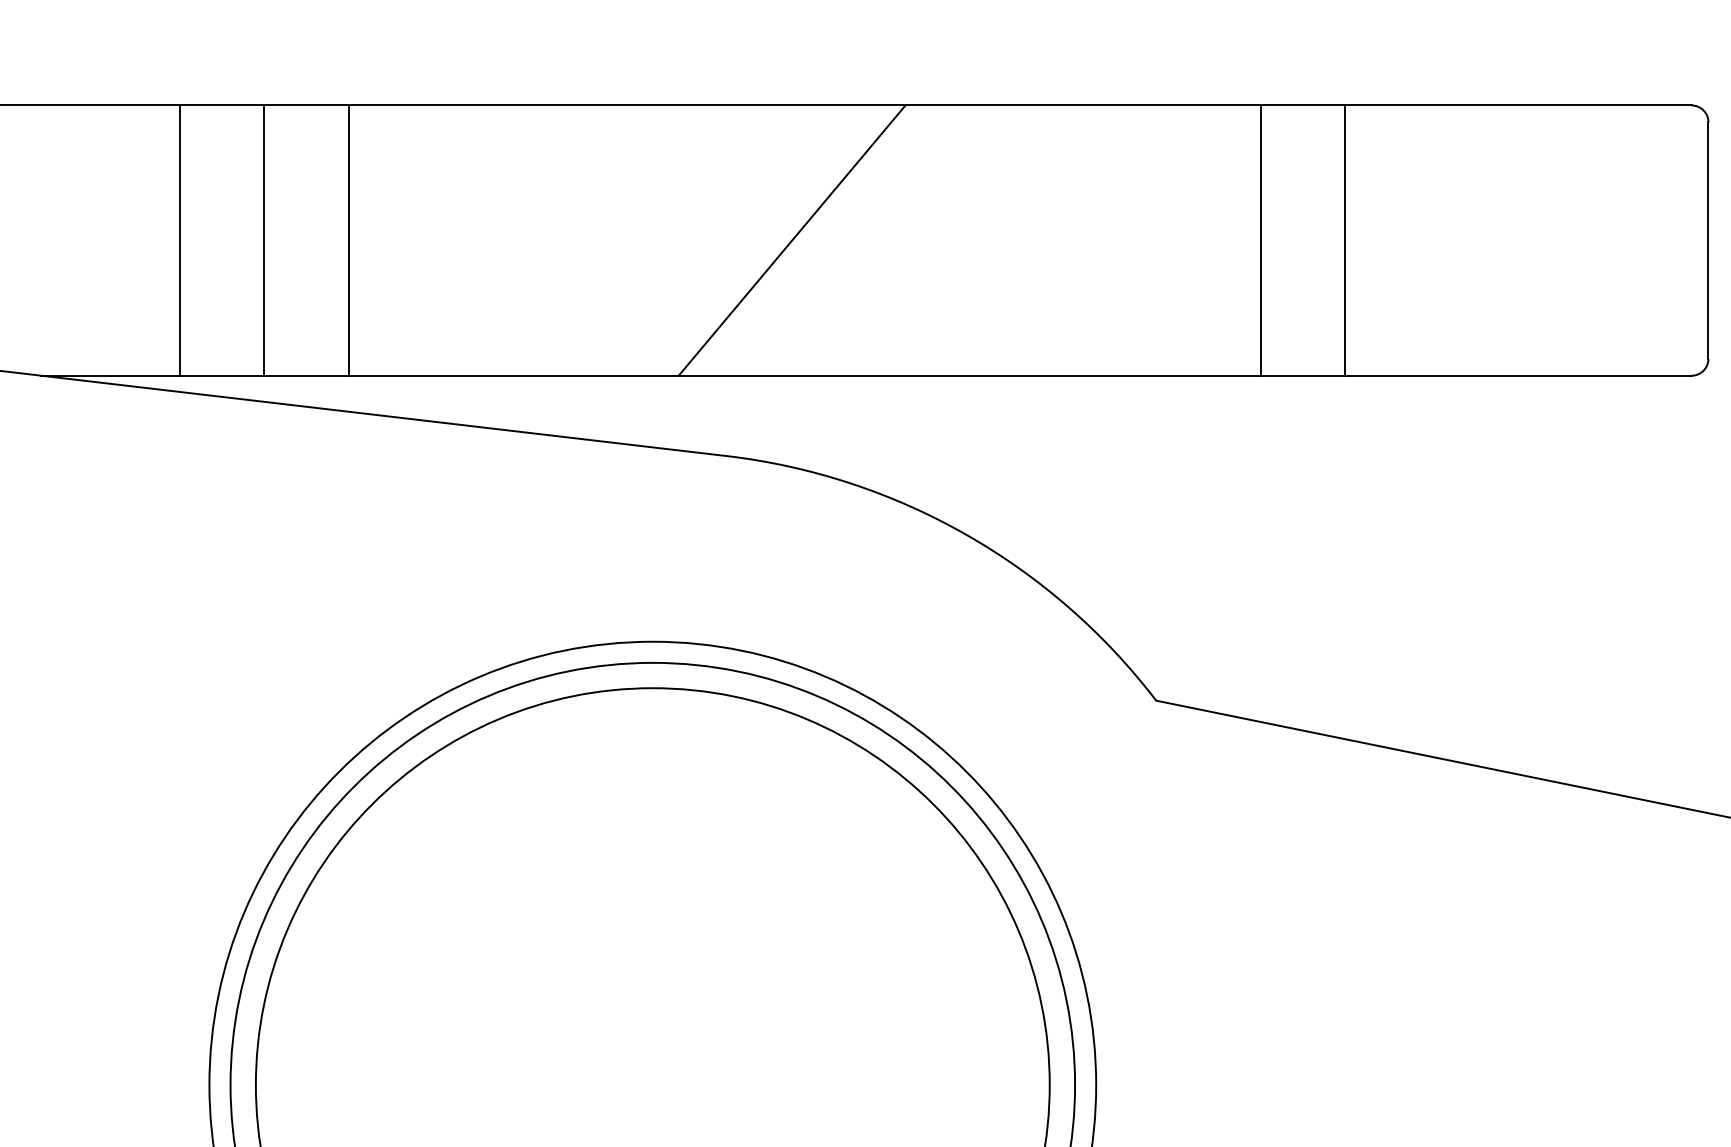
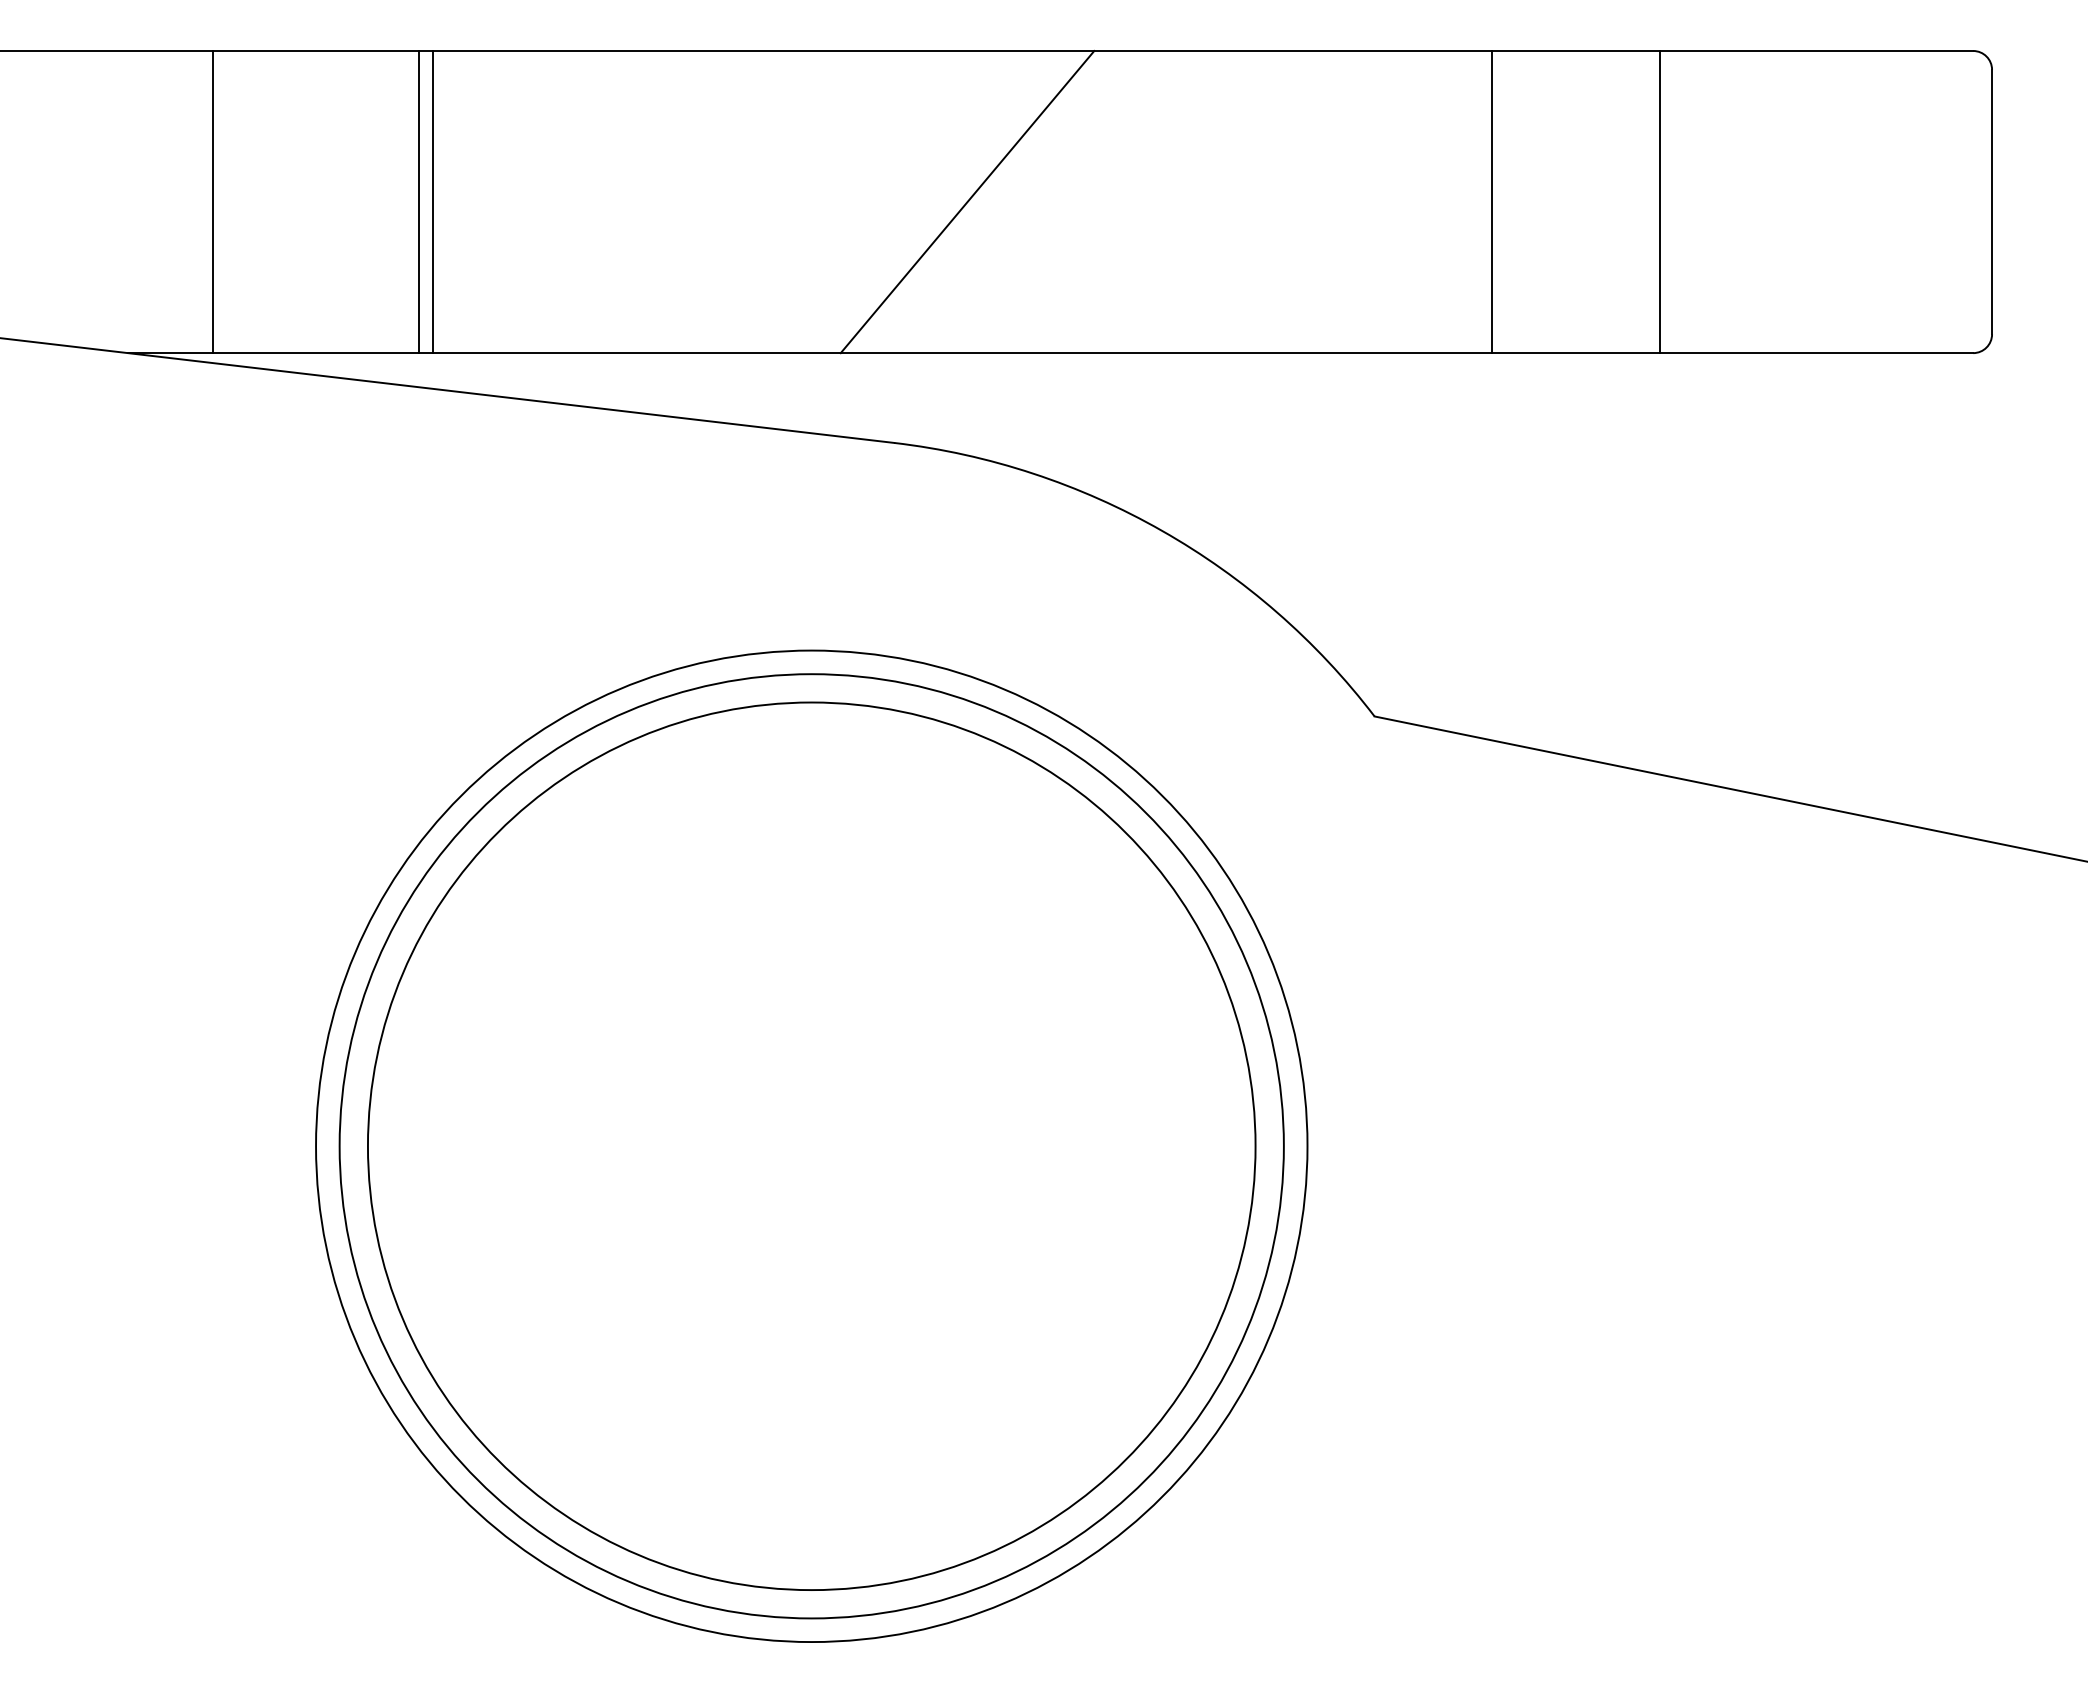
line: (179, 240) -> (212, 201), moved
line: (264, 240) -> (433, 201), moved
line: (348, 240) -> (418, 201), moved
line: (1345, 240) -> (1660, 201), moved

